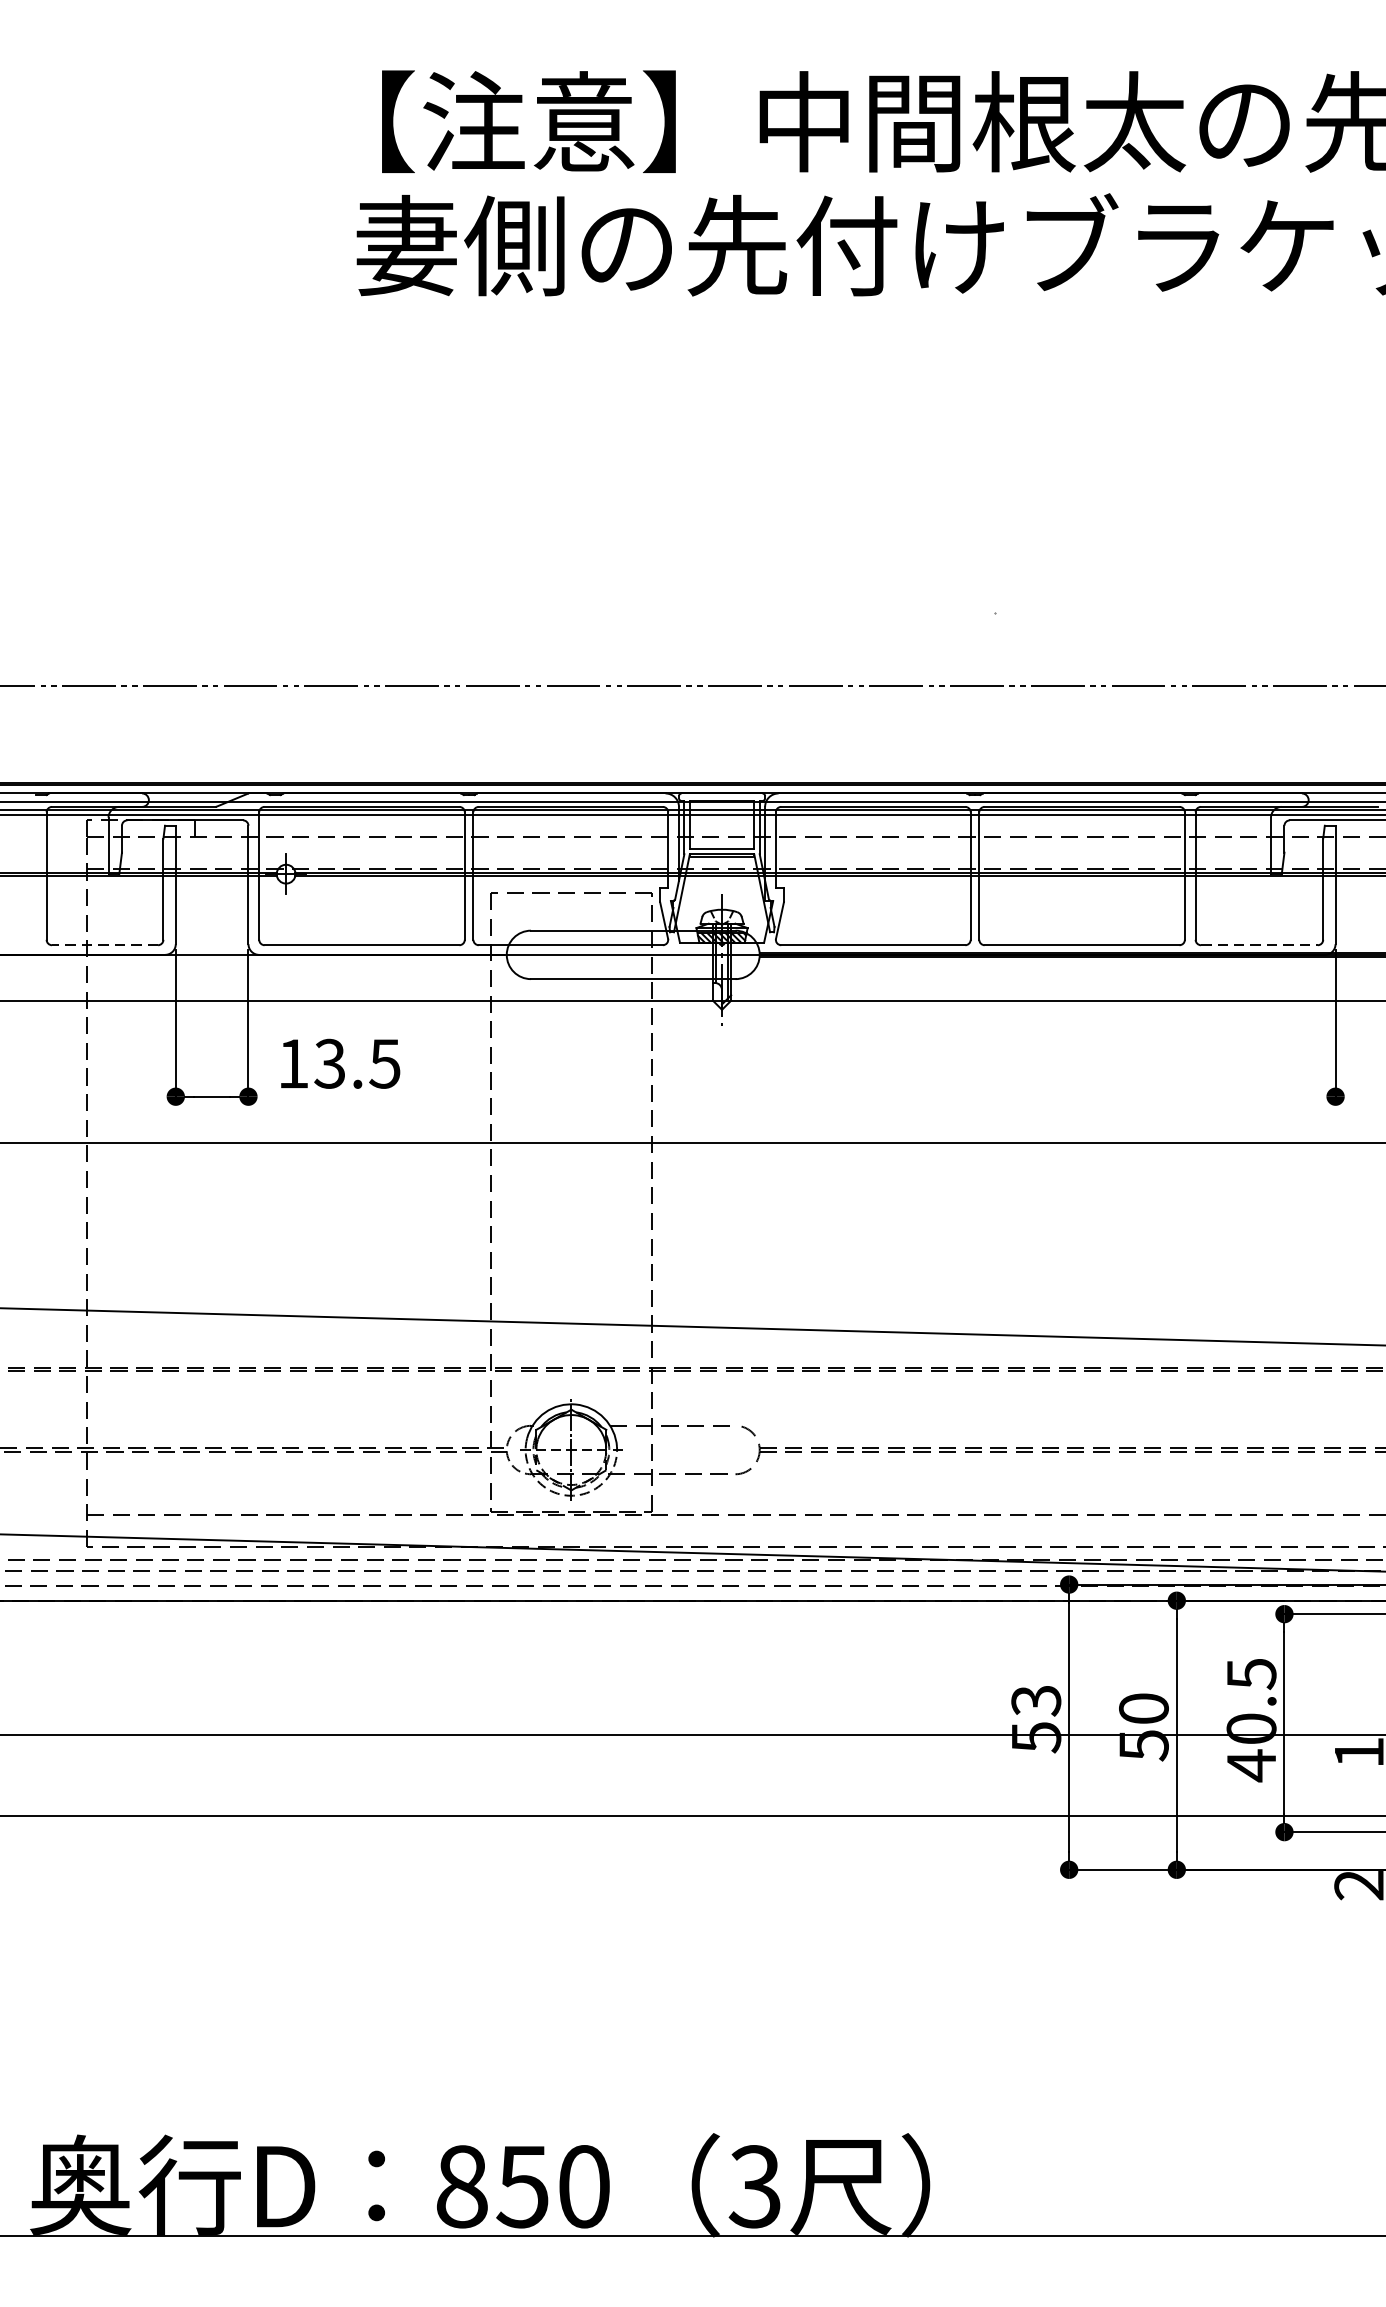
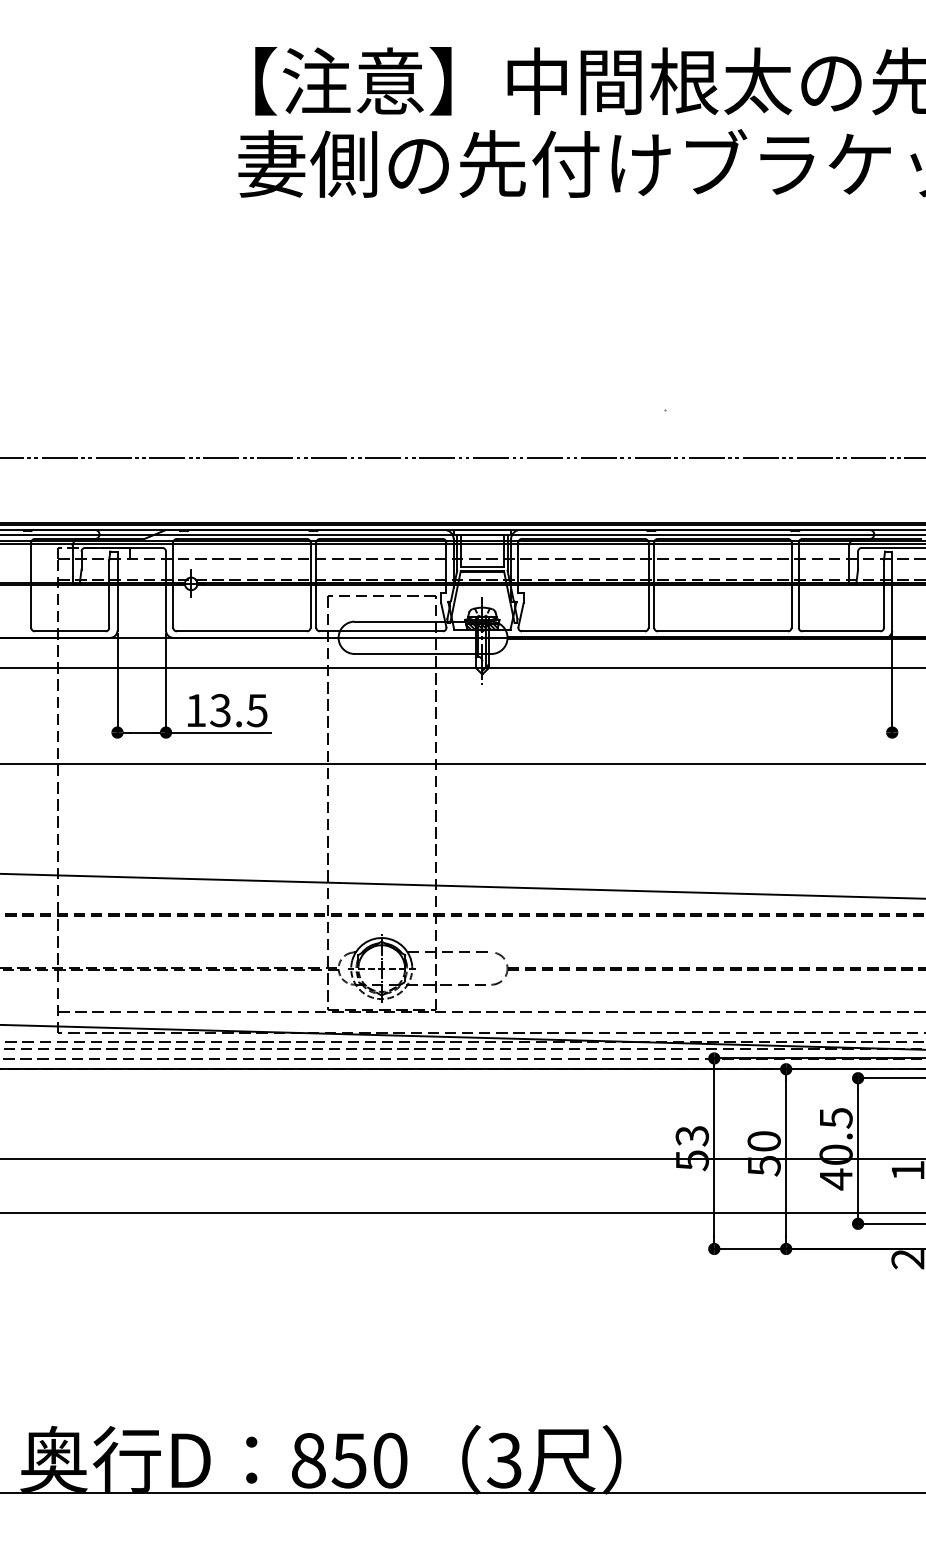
line: (103, 945) -> (69, 631), dashed -> solid
line: (1259, 945) -> (841, 631), dashed -> solid
line: (326, 1096) -> (218, 732), added

